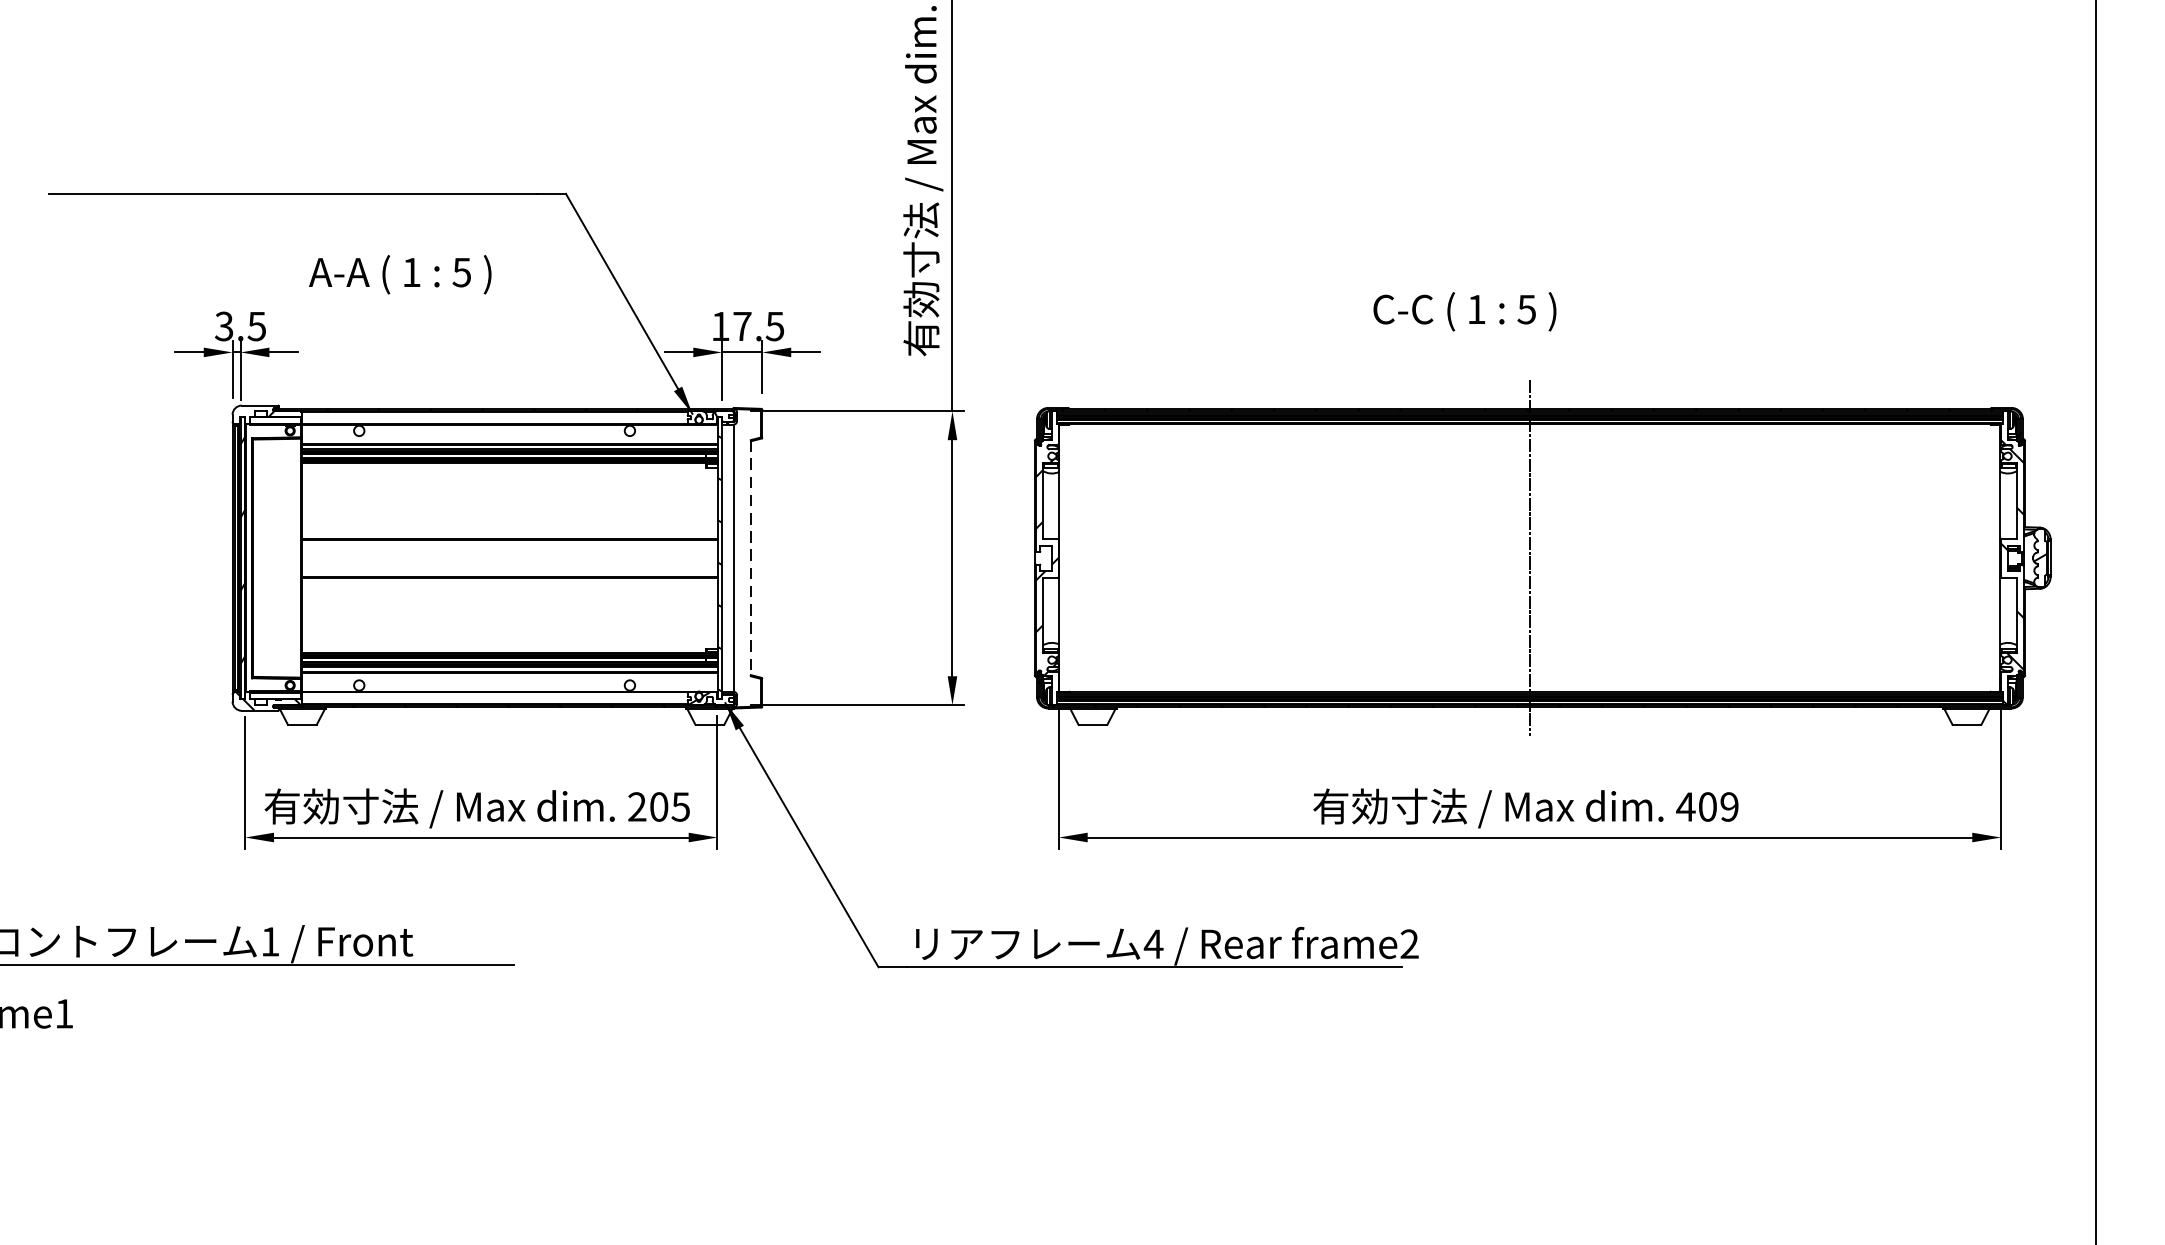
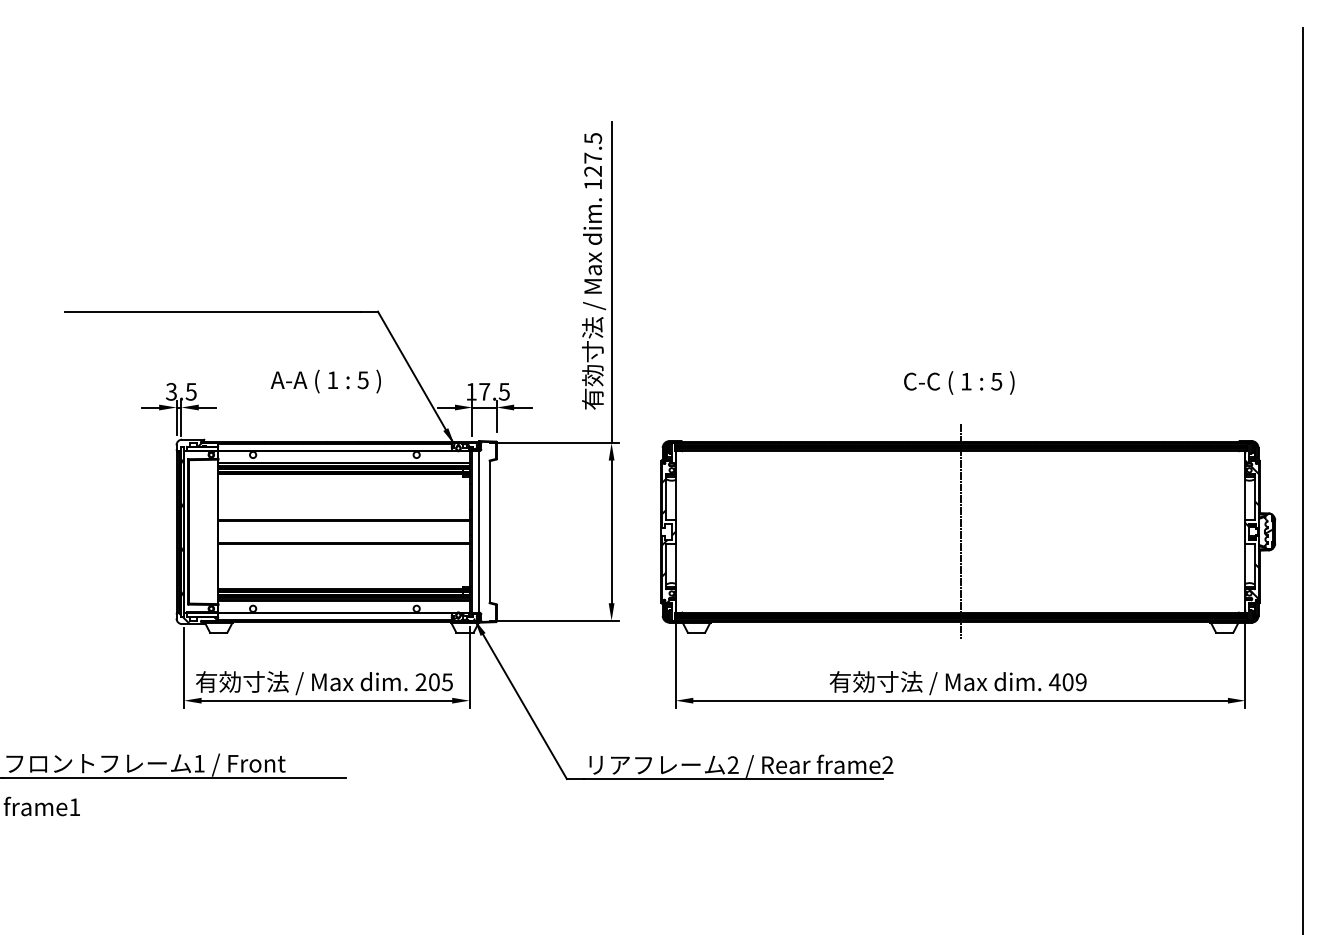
text: (399, 274) -> (325, 381), moved
text: (1465, 311) -> (959, 382), moved
line: (750, 559) -> (489, 532), dashed -> solid
text: (1154, 943) -> (733, 764), 4 -> 2

